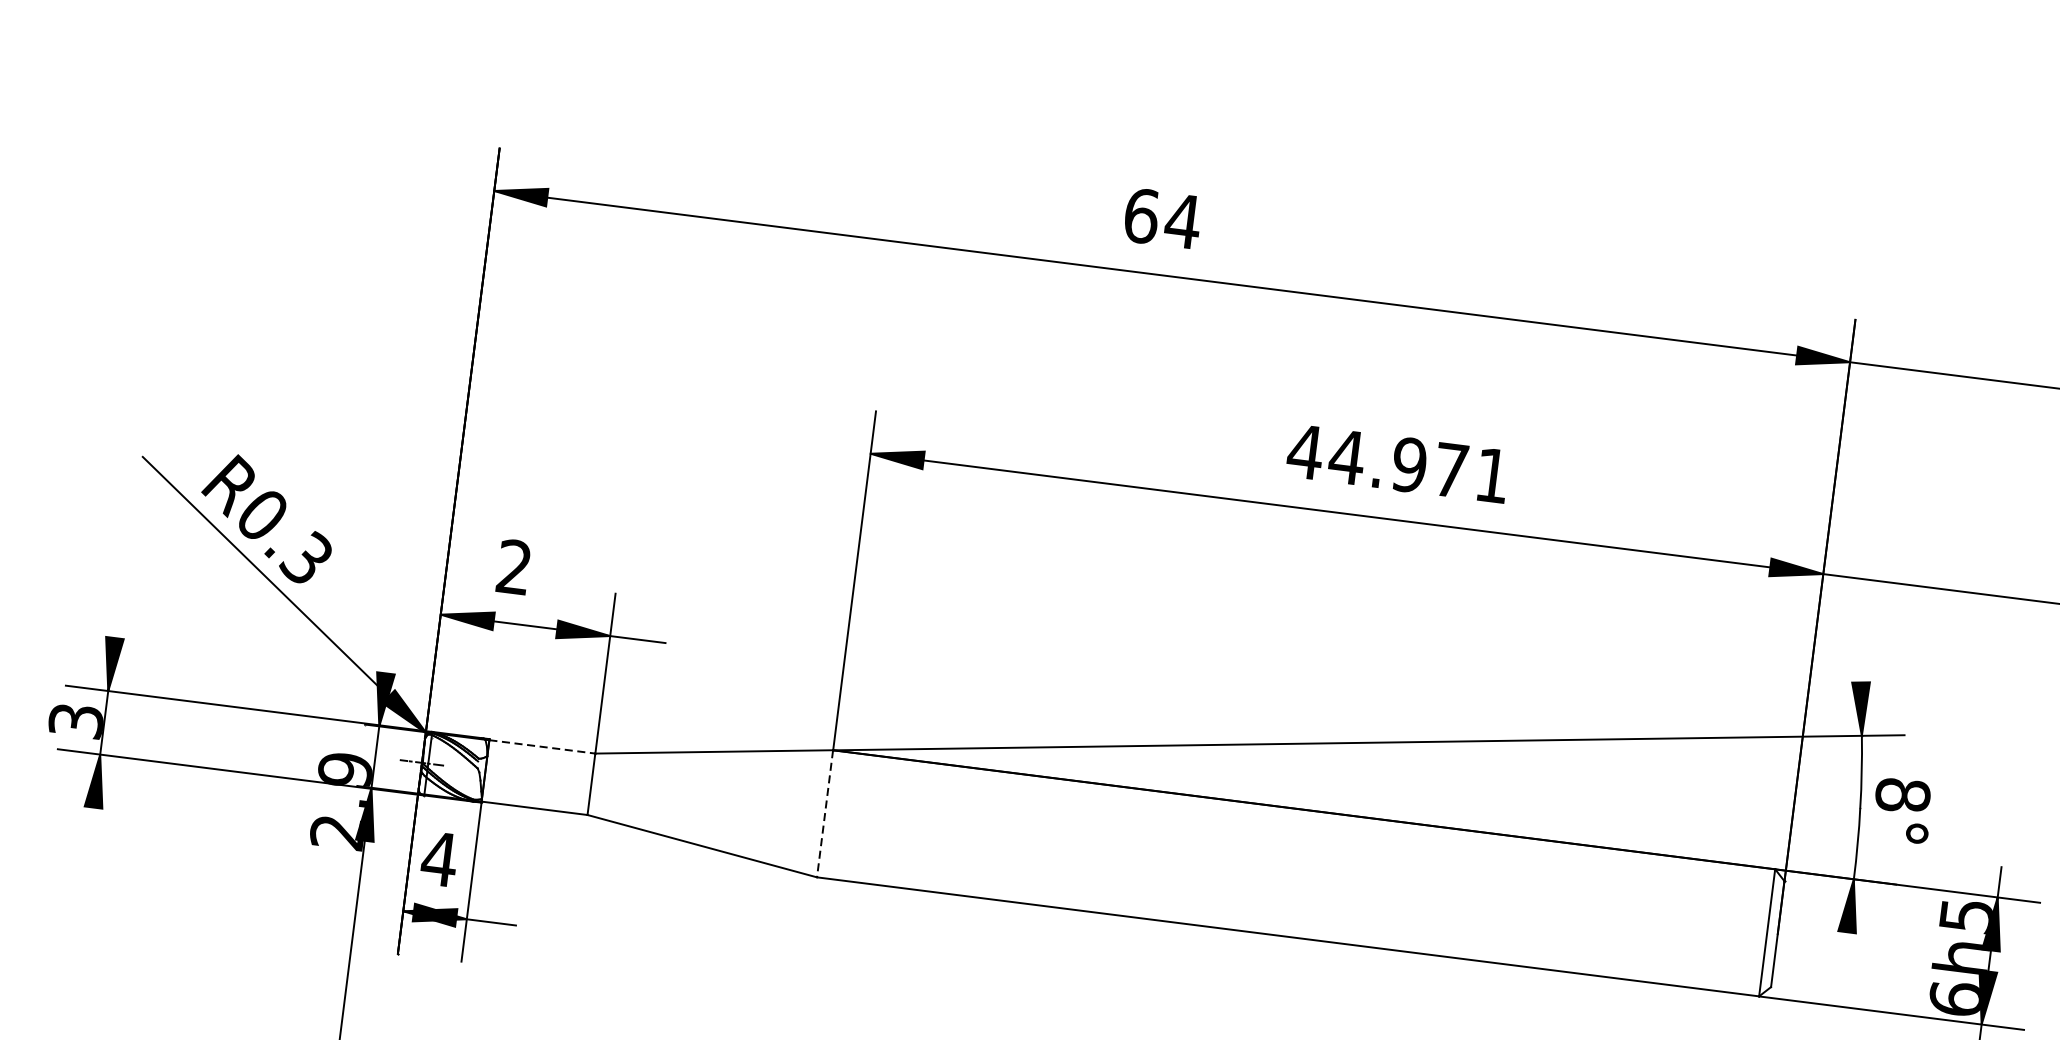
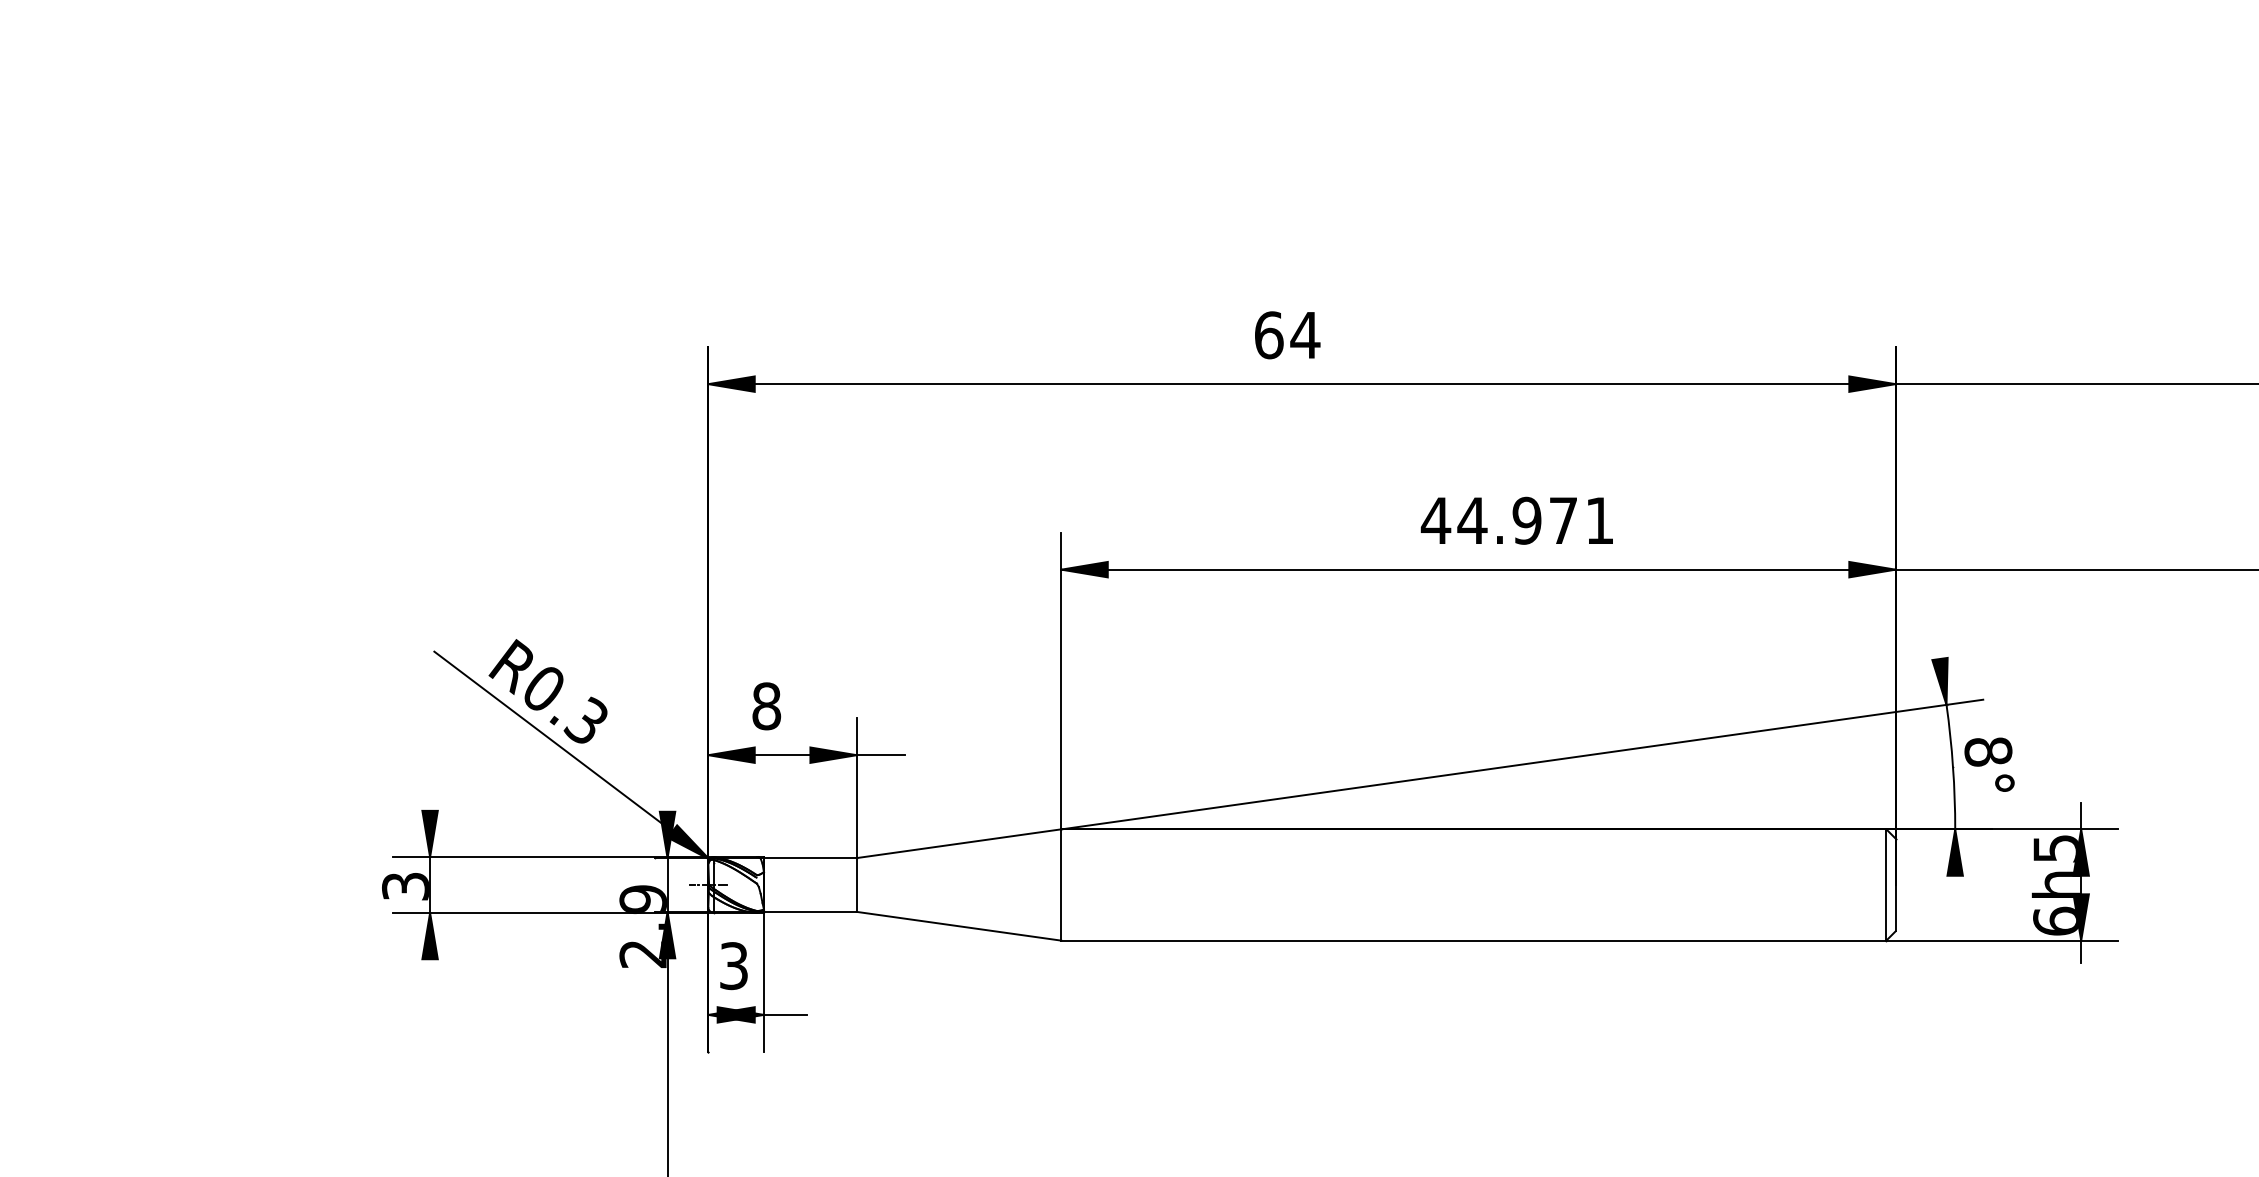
text: (514, 567) -> (766, 706), 2 -> 8
line: (542, 747) -> (810, 858), dashed -> solid
line: (825, 813) -> (1061, 884), dashed -> solid
text: (438, 859) -> (733, 966), 4 -> 3

